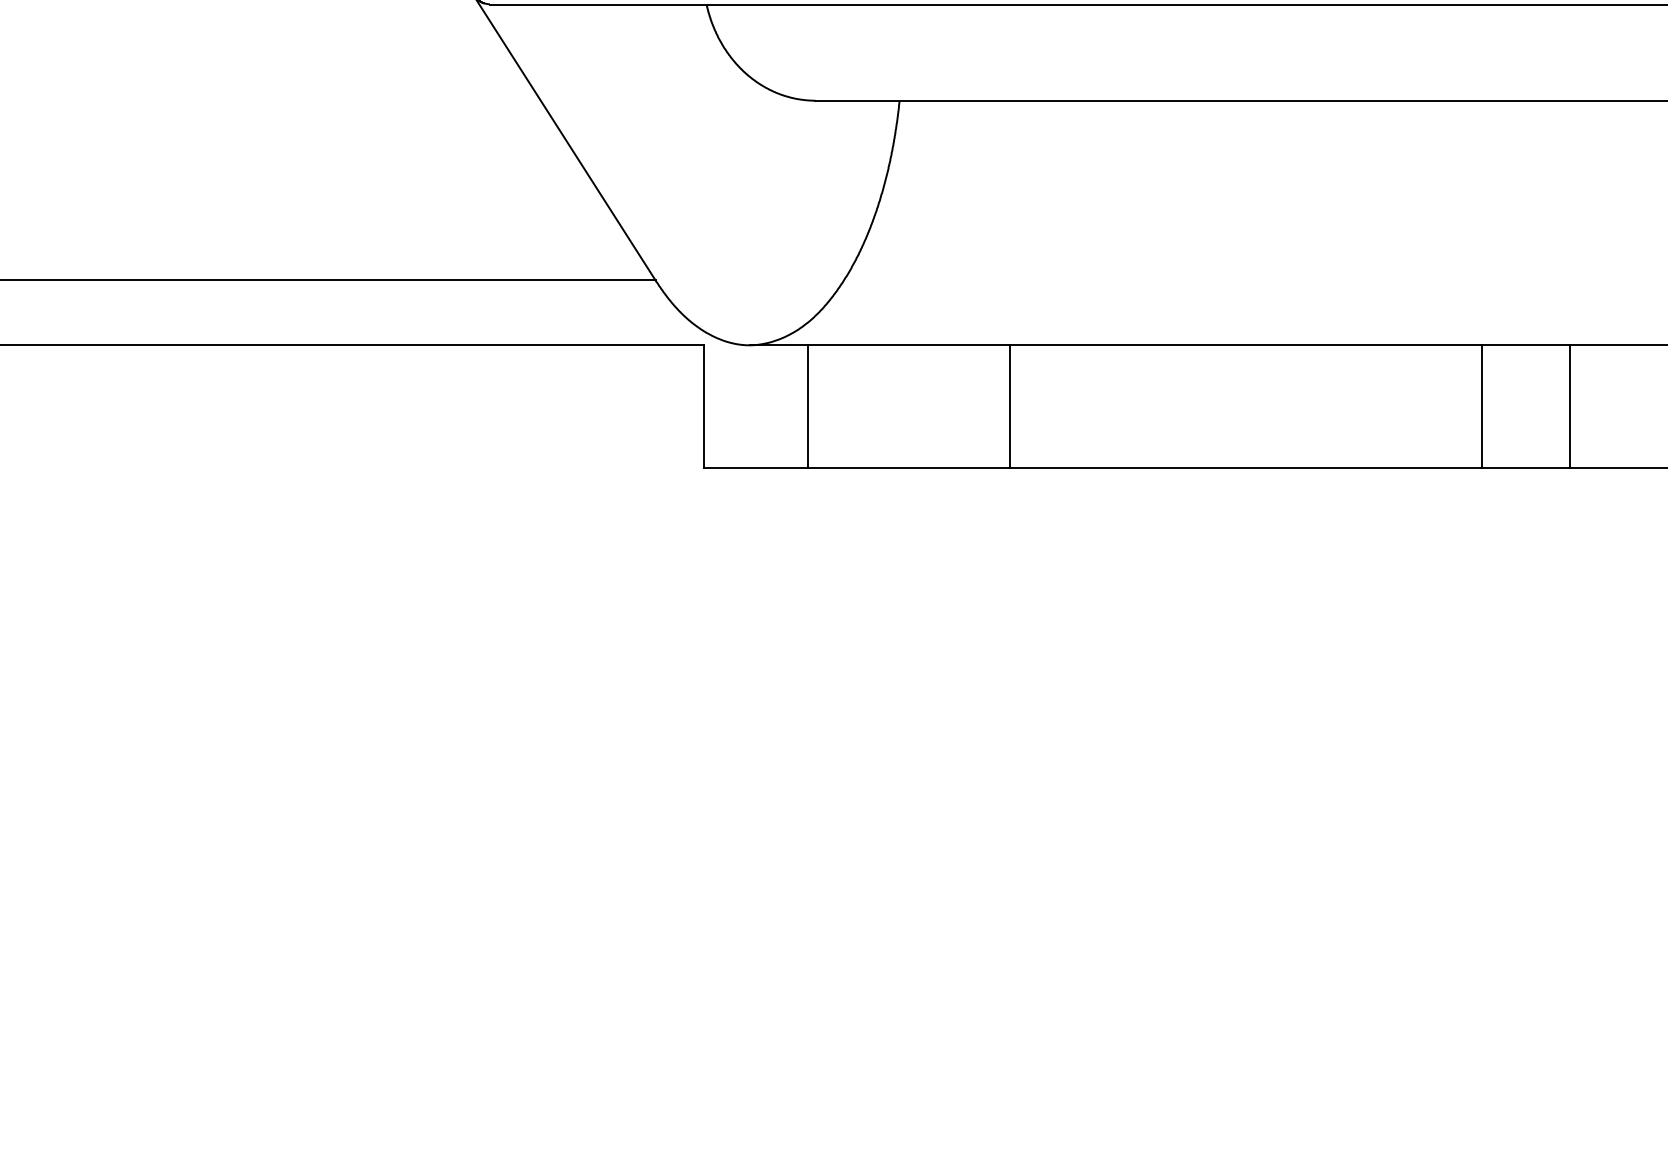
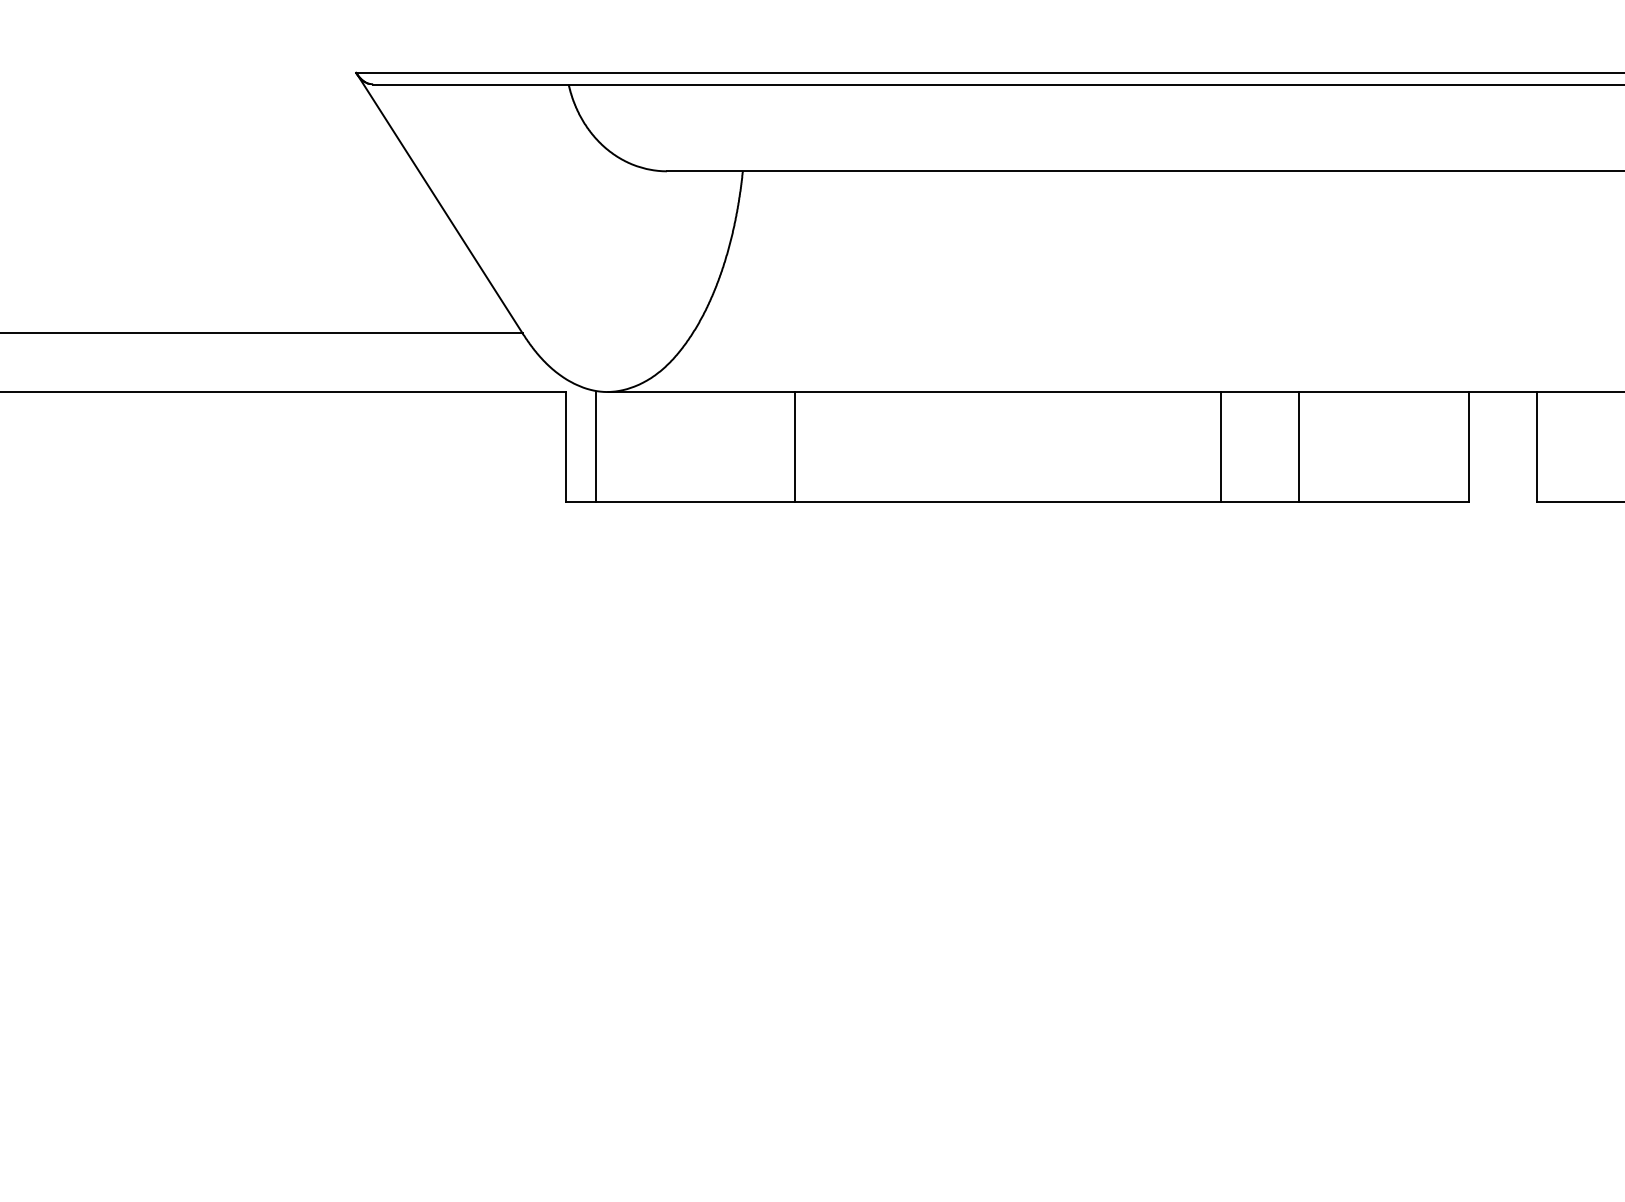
line: (808, 406) -> (596, 447), moved
line: (1010, 406) -> (795, 447), moved
line: (1482, 406) -> (1221, 447), moved
line: (1570, 406) -> (1299, 447), moved

